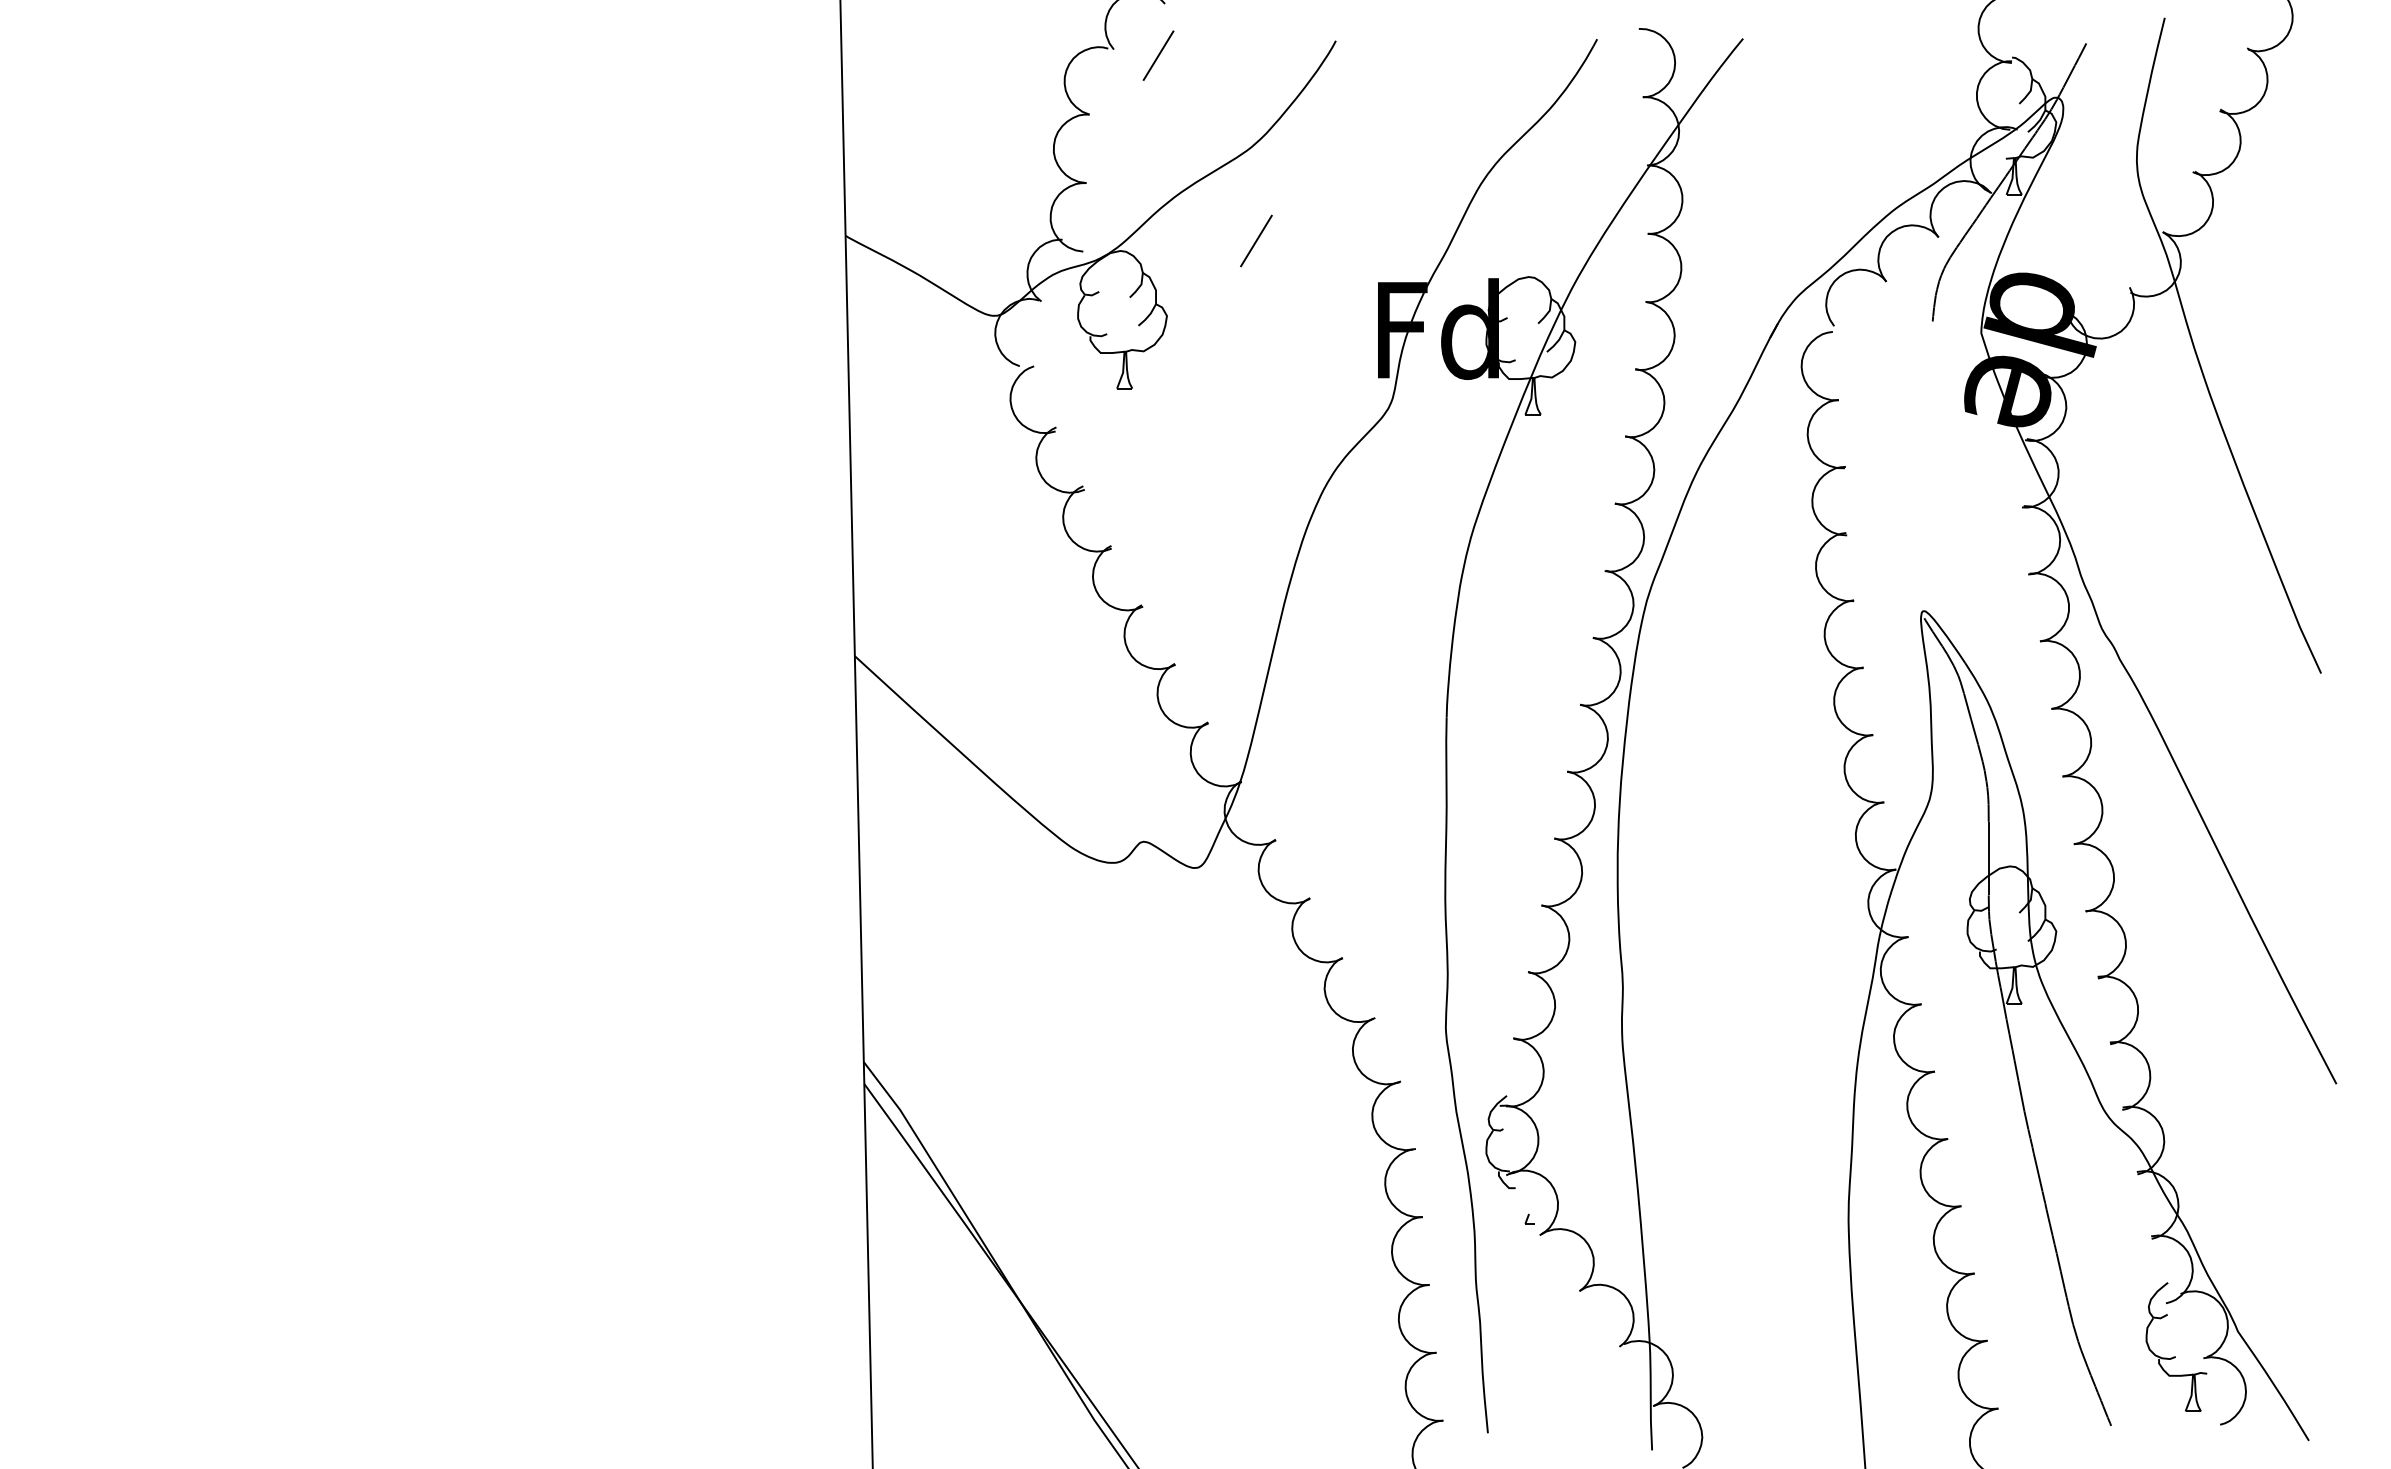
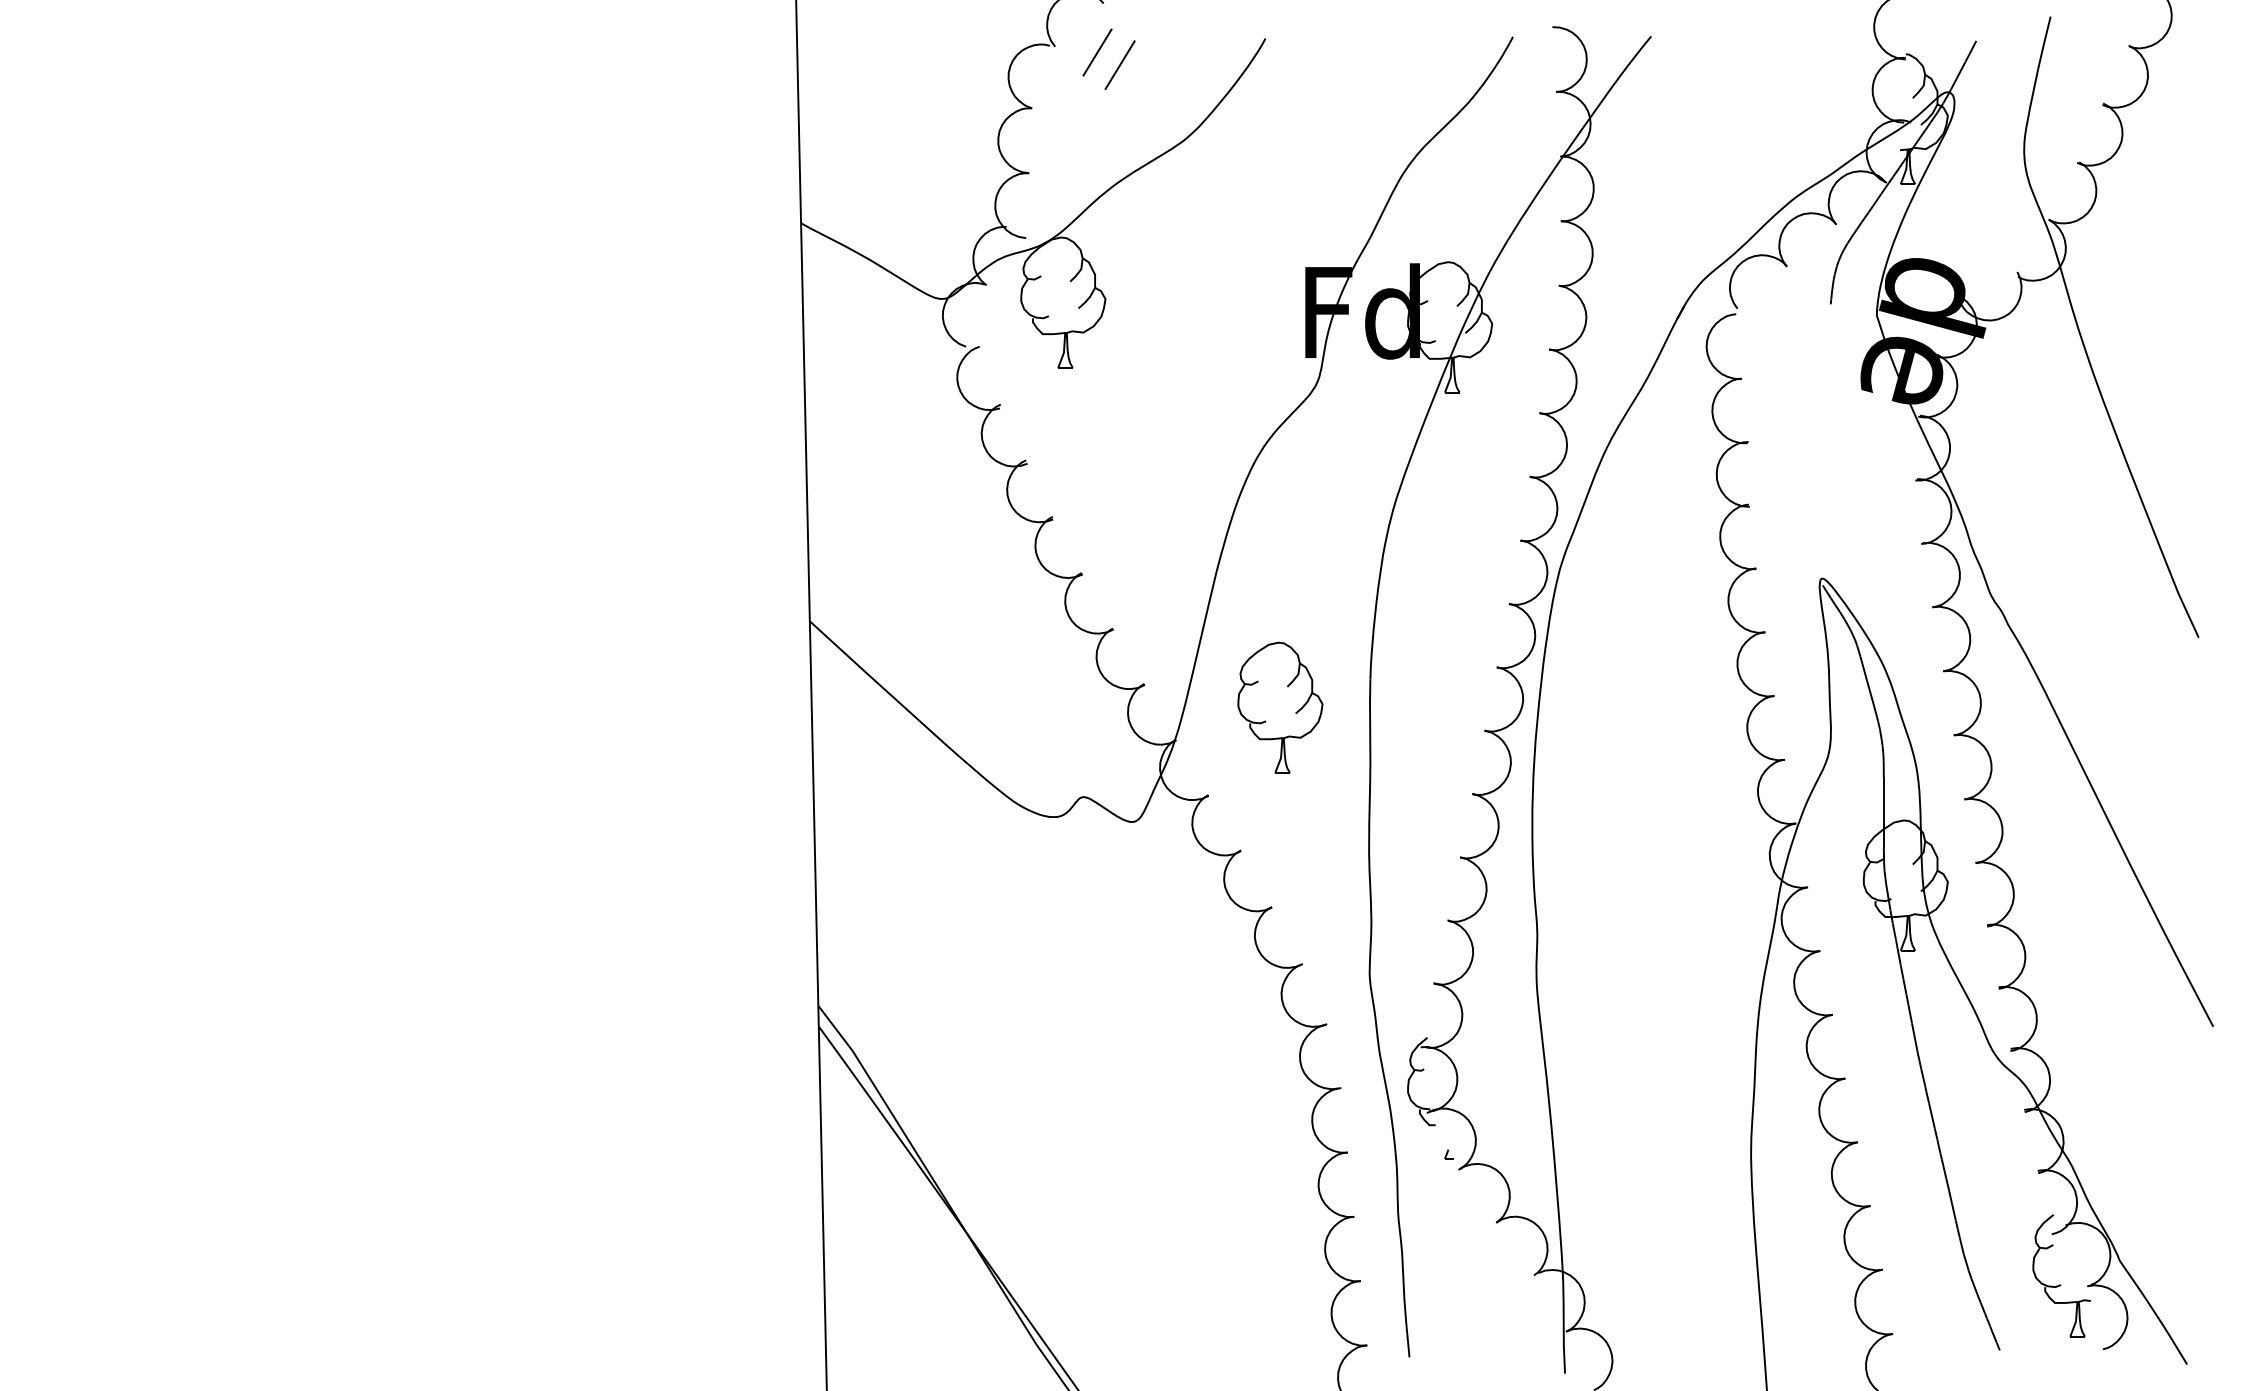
line: (1256, 240) -> (1120, 64), moved
part: (1351, 746) -> (1280, 706), added

